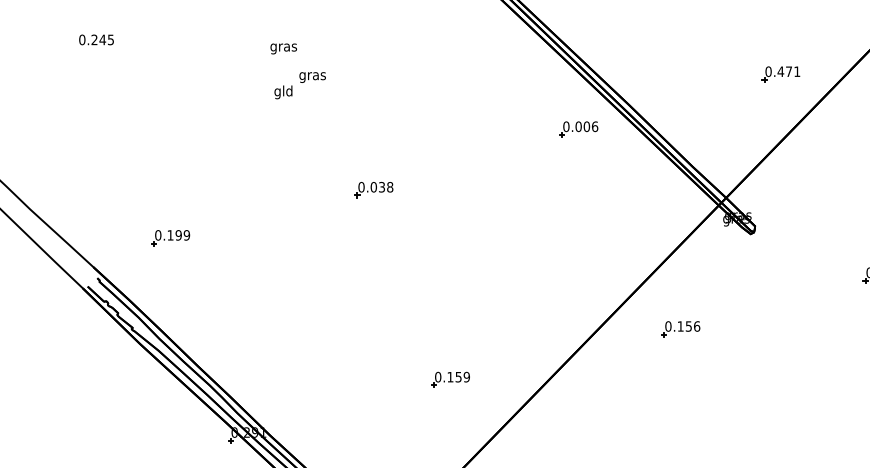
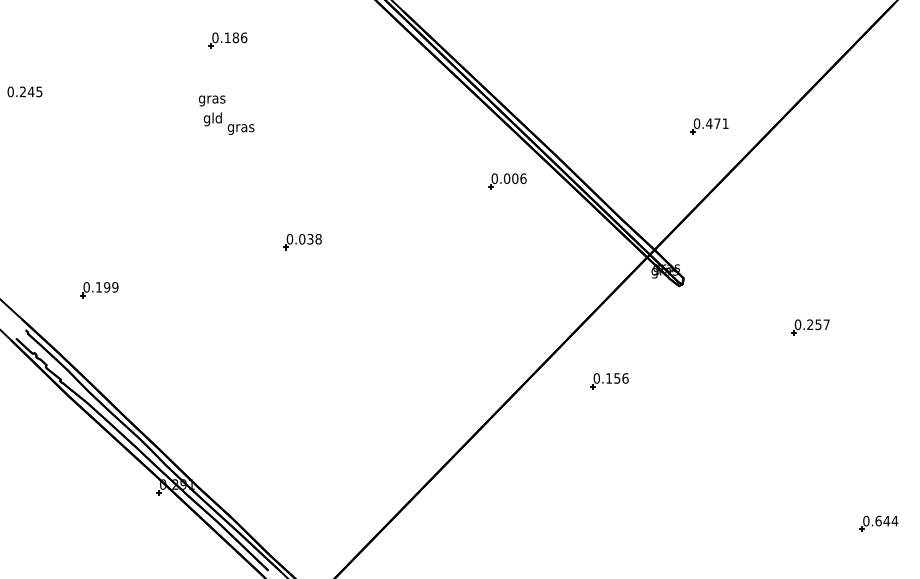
text: (283, 92) -> (212, 119), moved
part: (450, 379) -> (378, 431), removed

